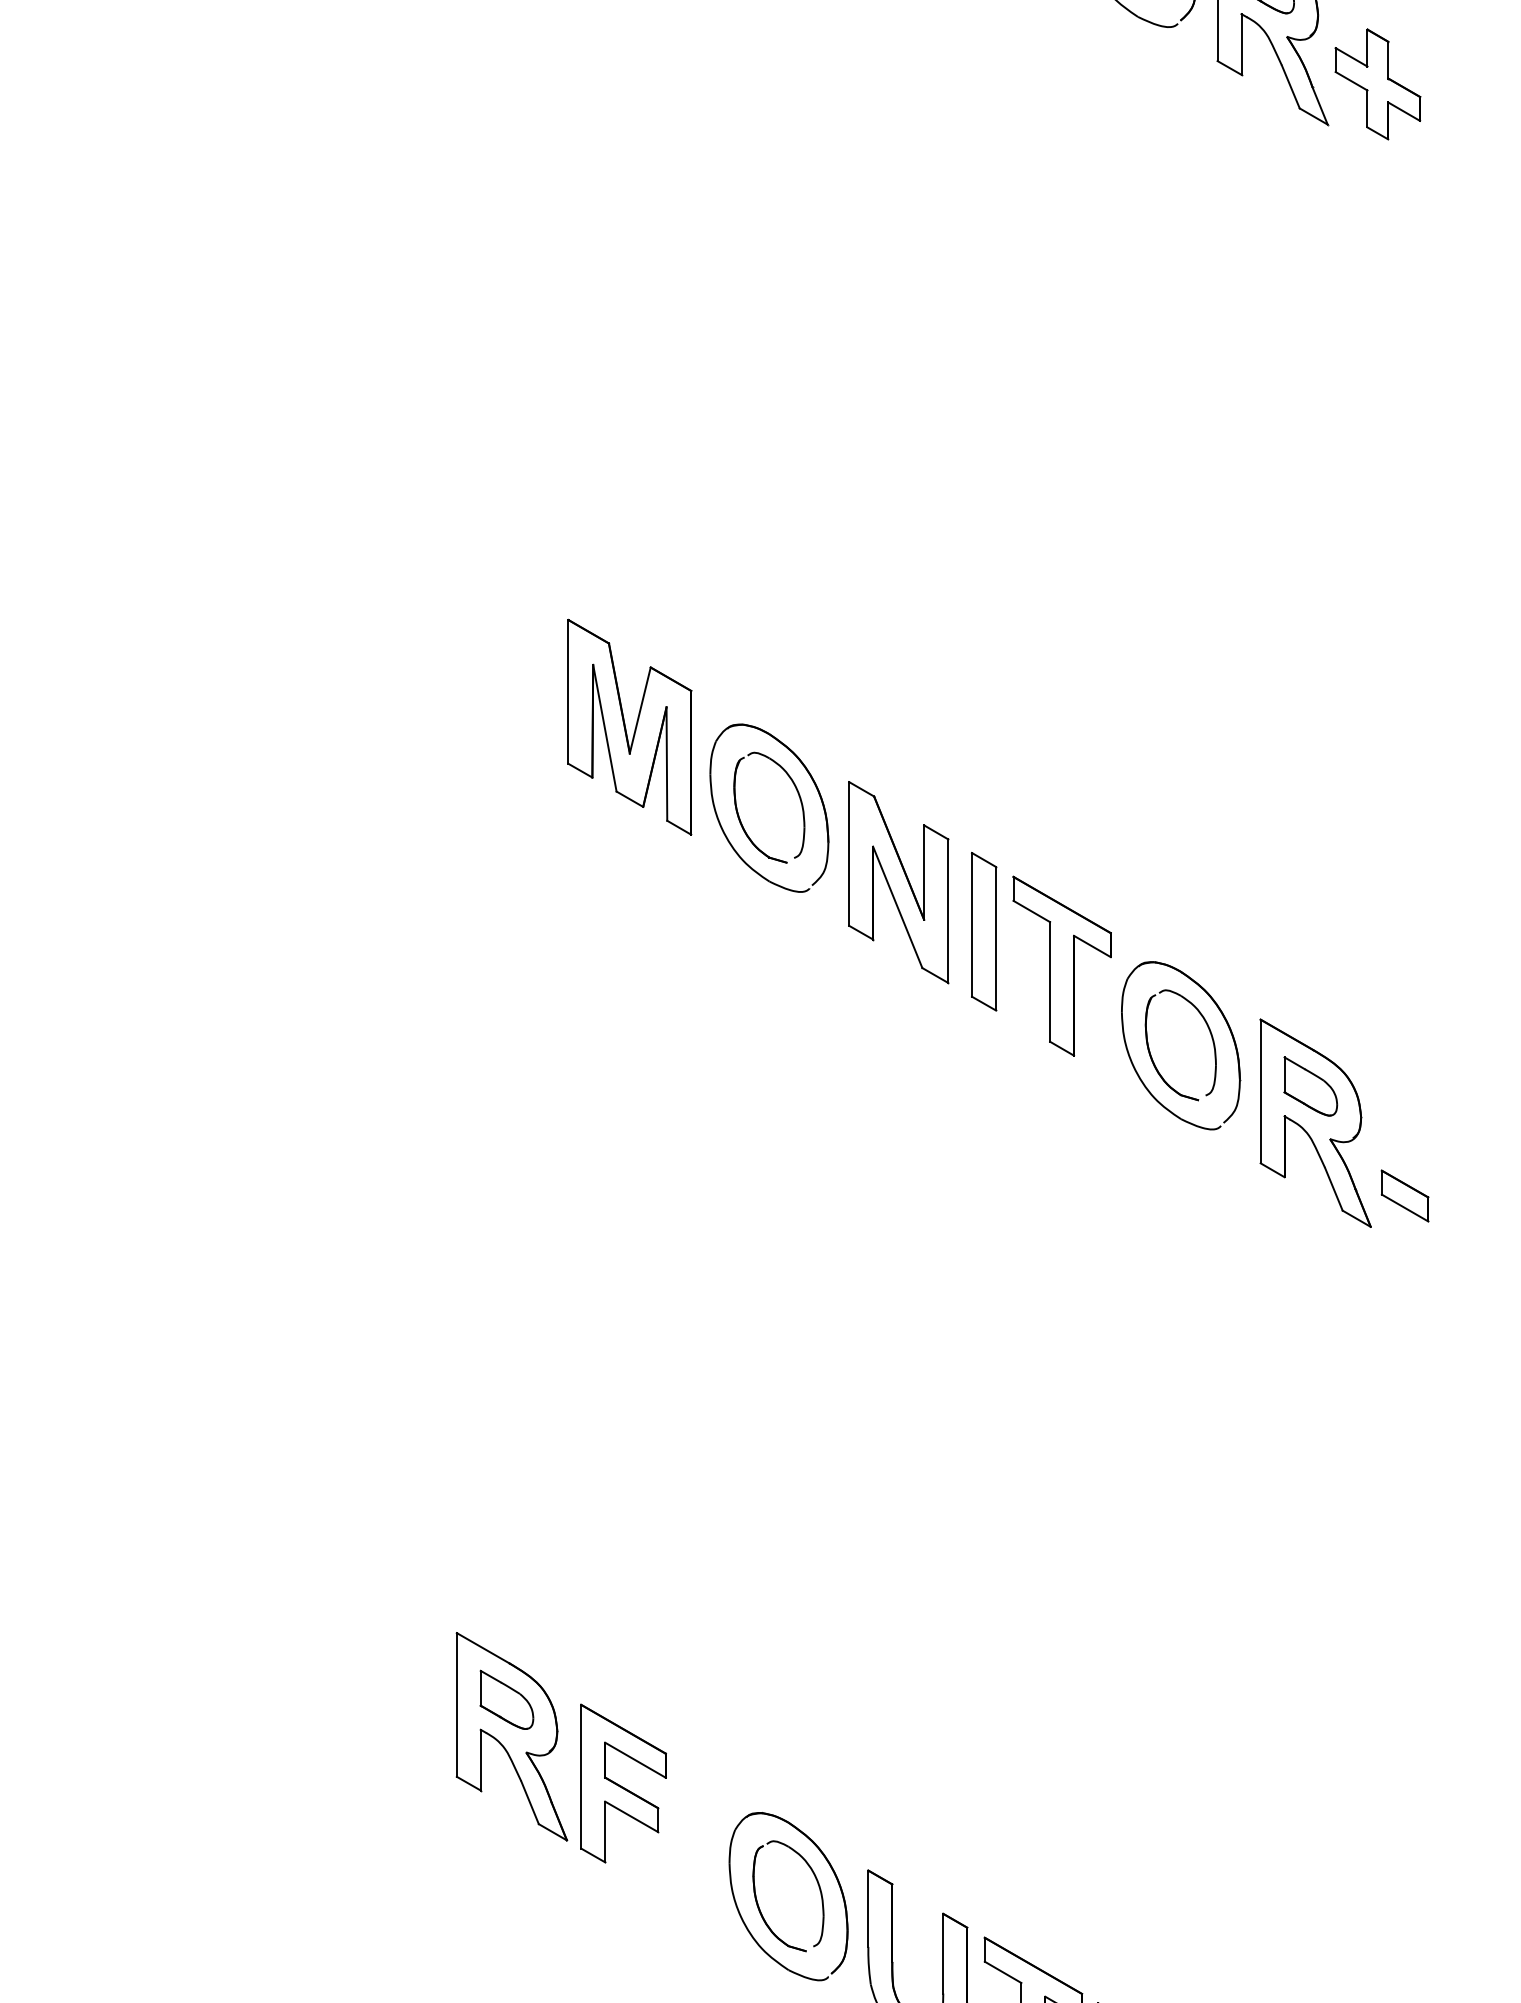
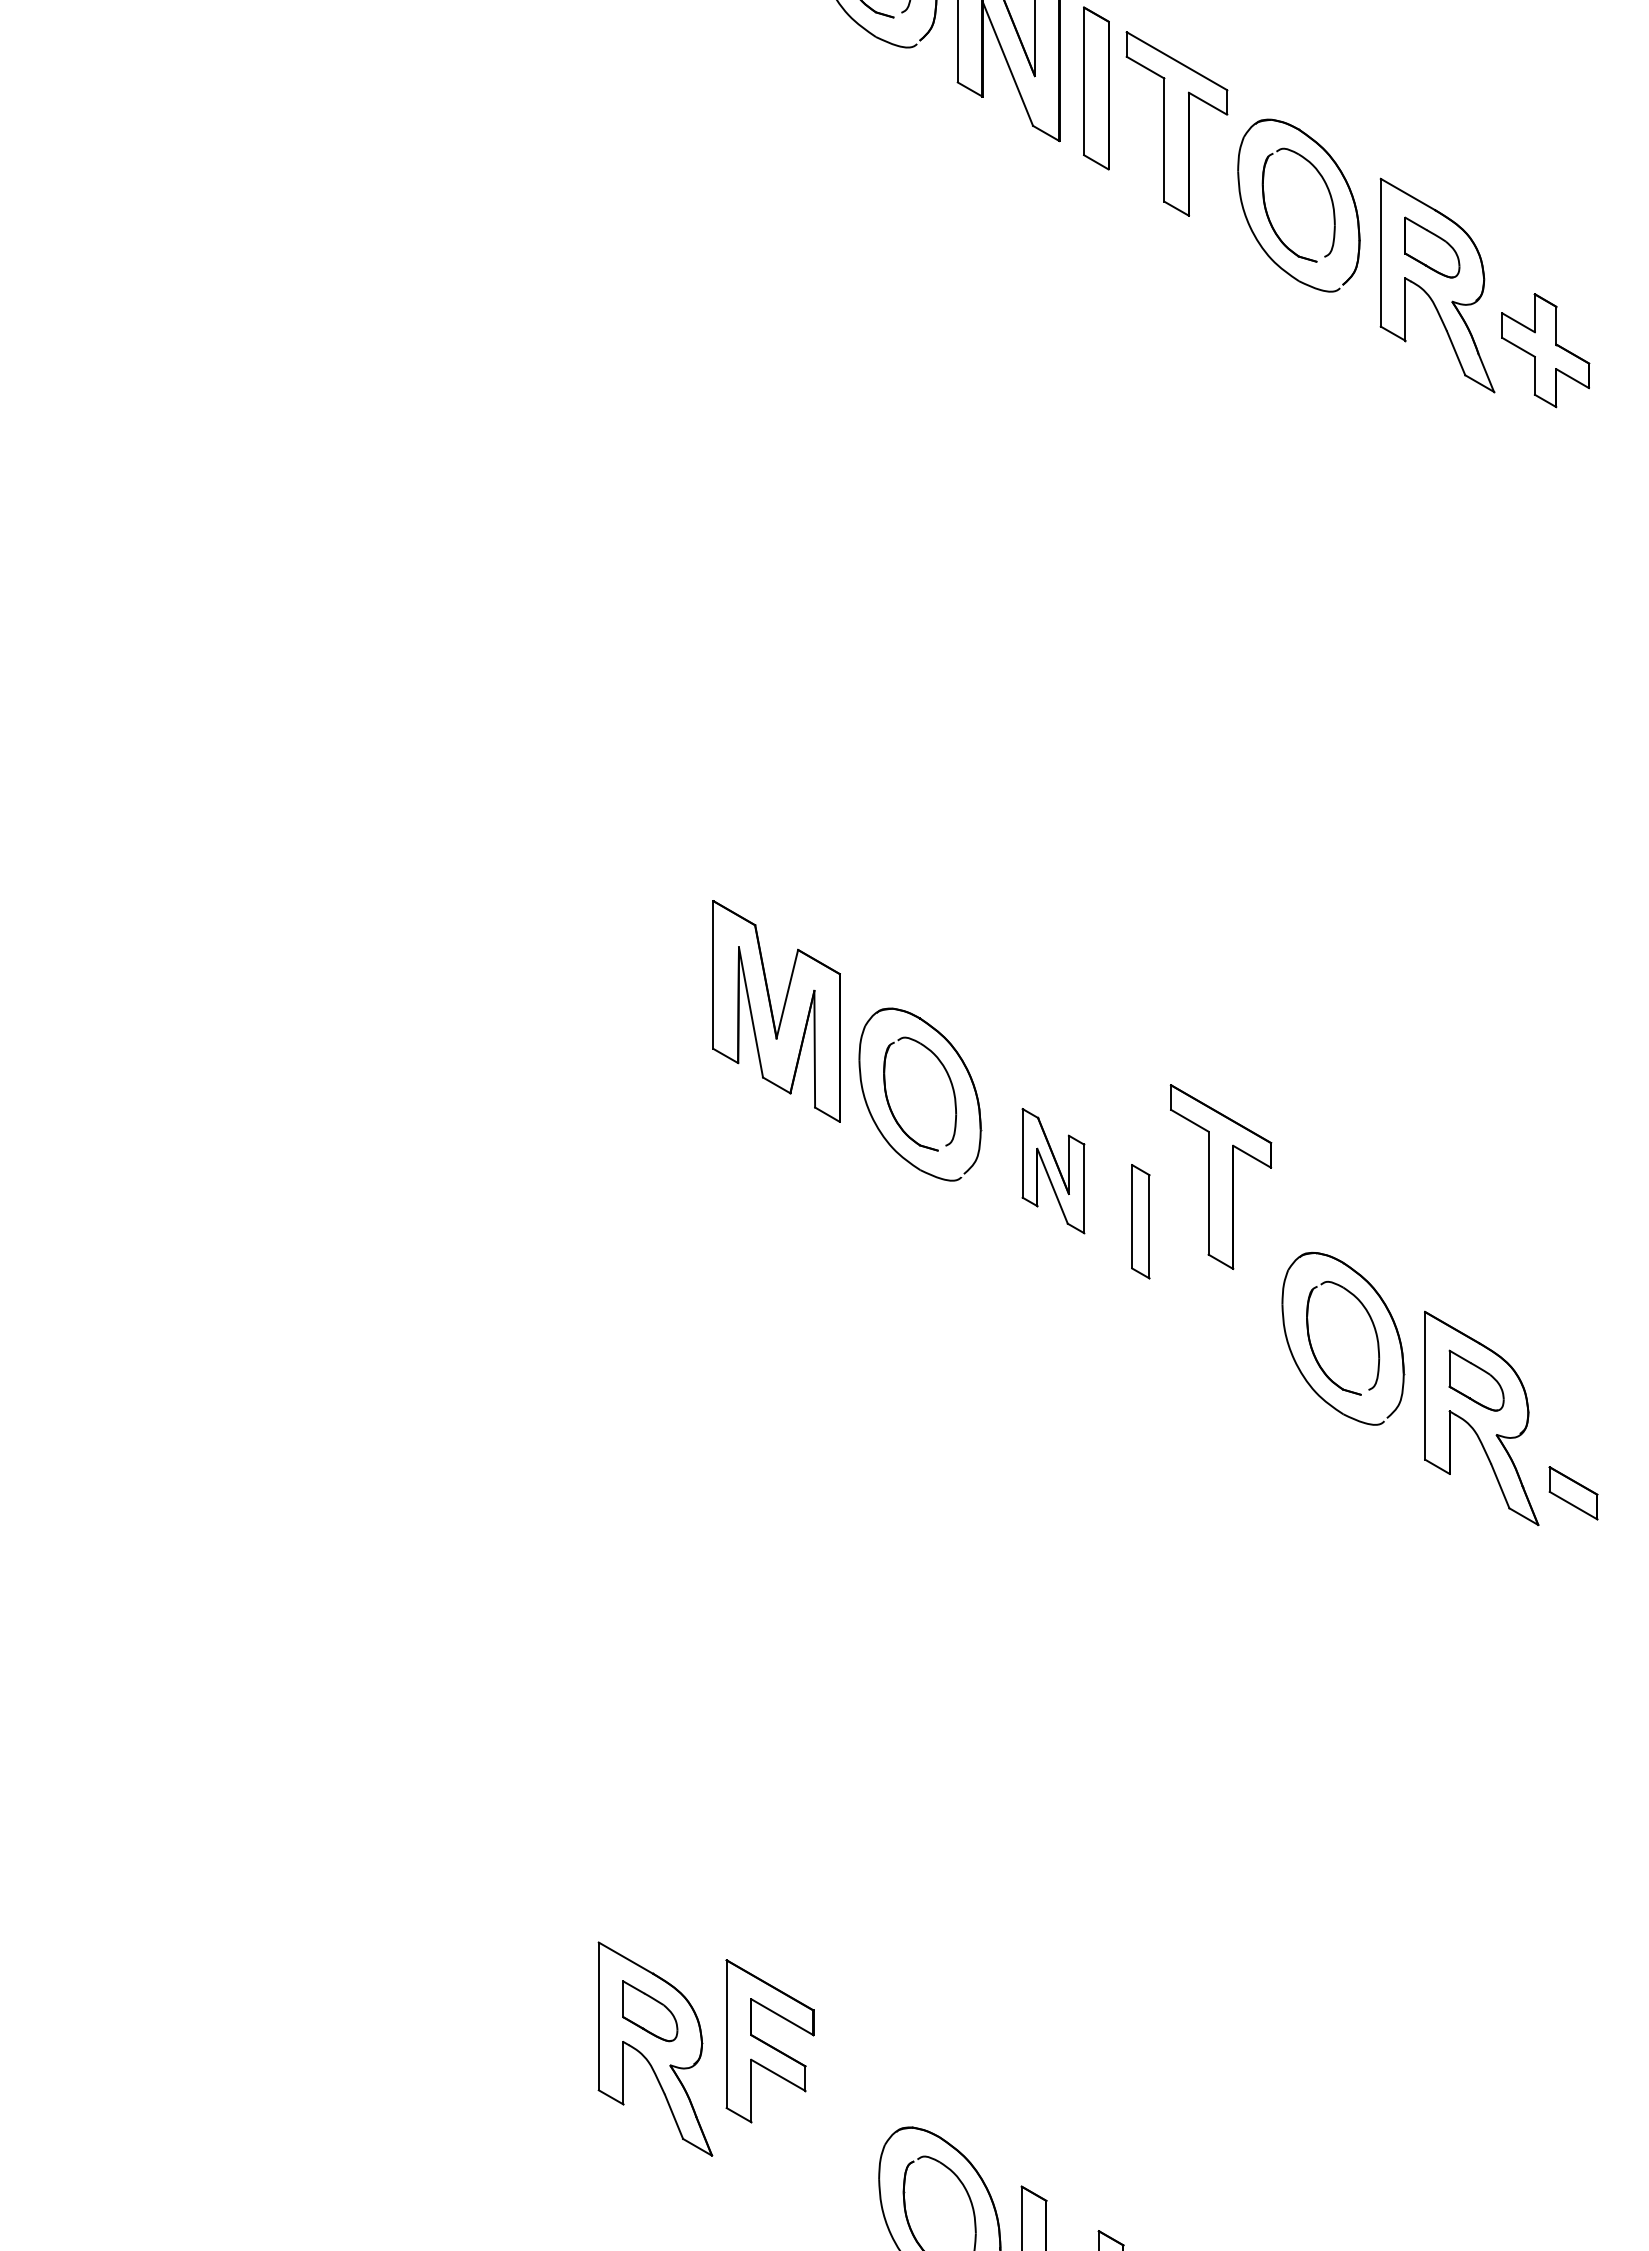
part: (899, 882) -> (1053, 1170), size x0.6
part: (983, 931) -> (1140, 1221), size x0.7
part: (1061, 965) -> (1220, 1176), moved
part: (622, 1783) -> (769, 2041), moved

